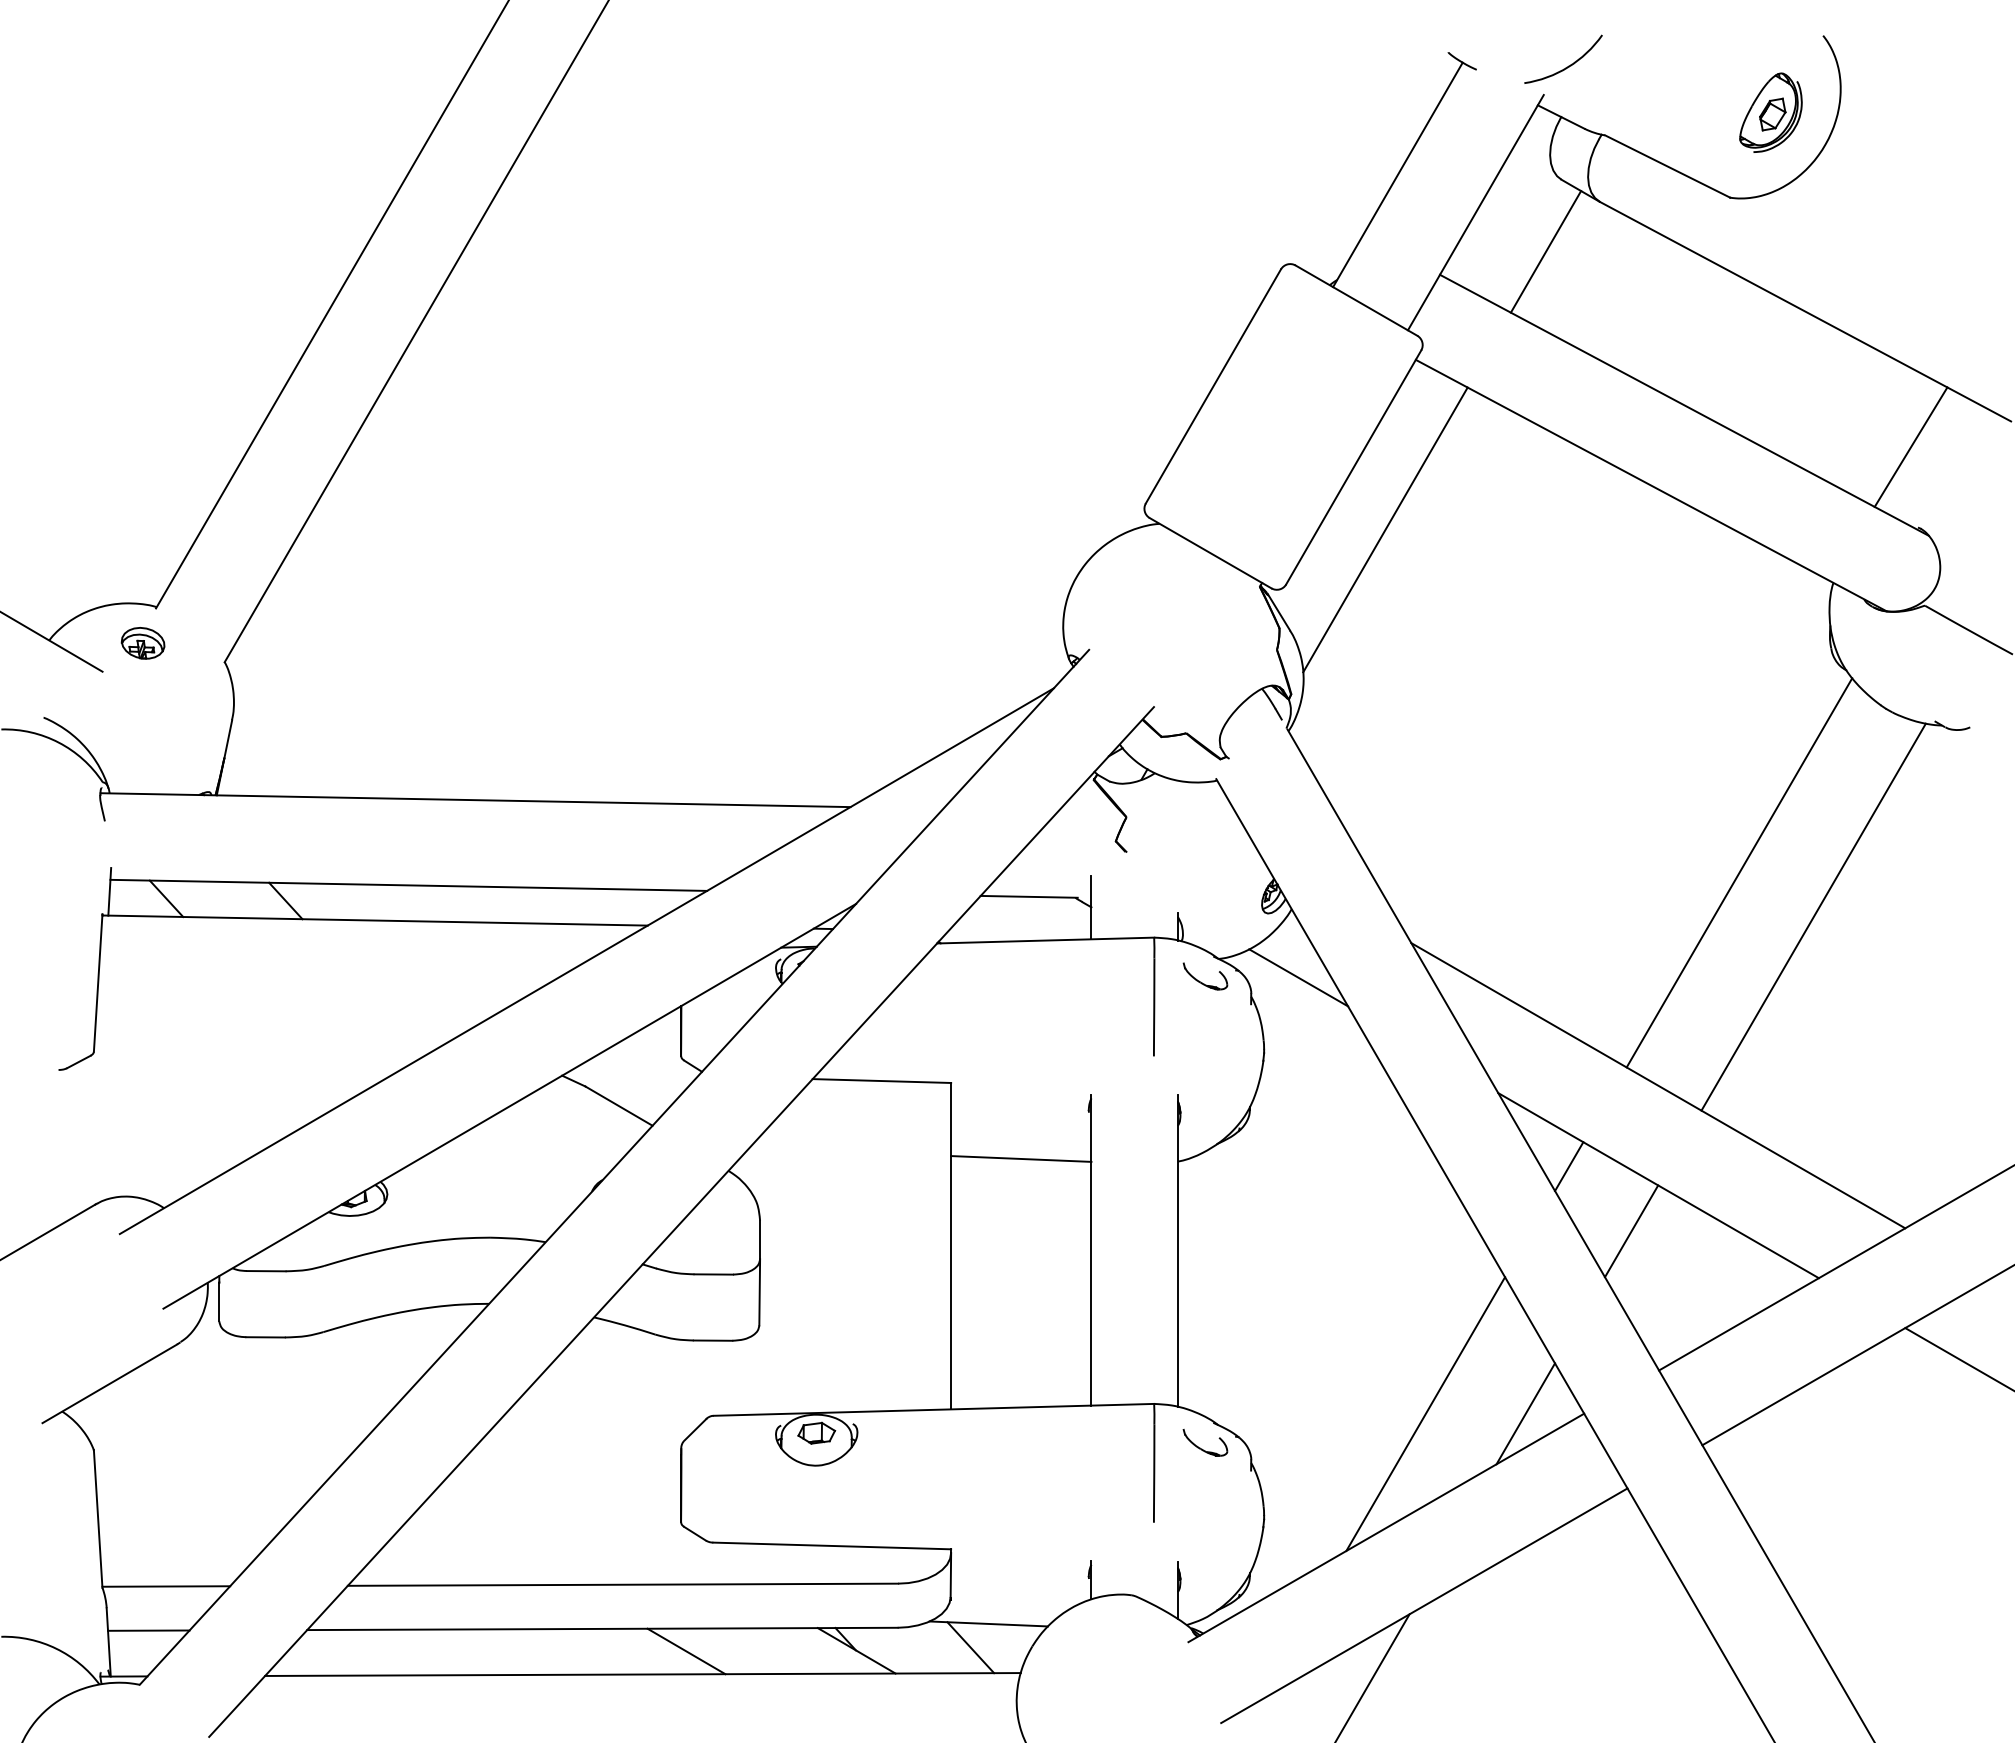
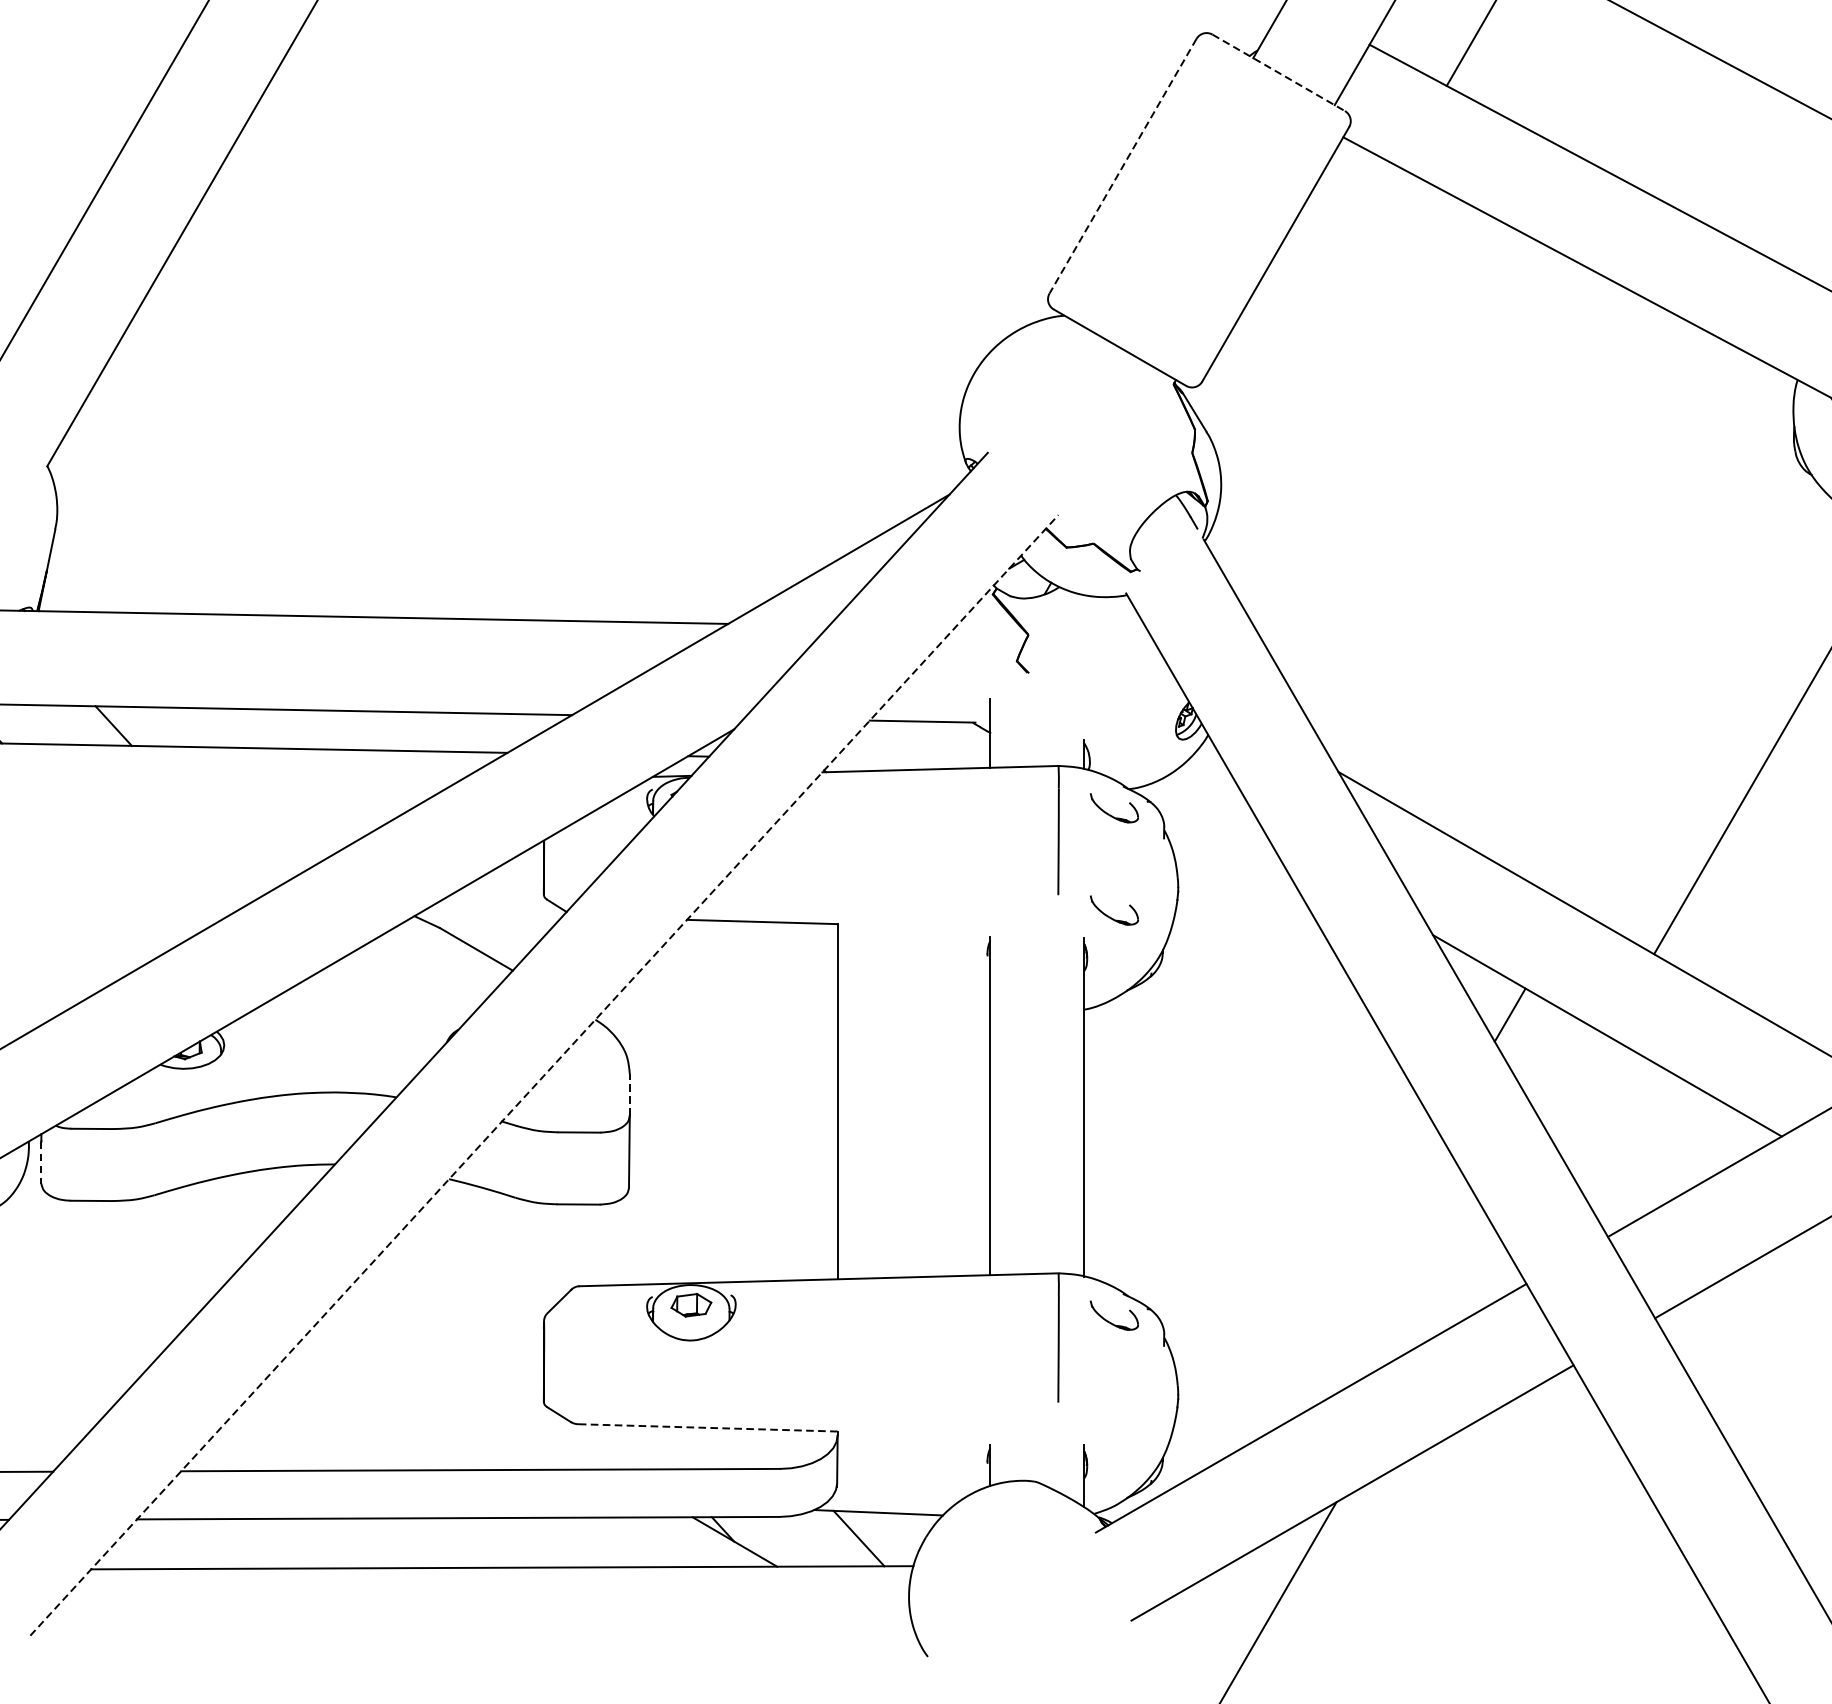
line: (1356, 300) -> (1278, 72), solid -> dashed
line: (1213, 386) -> (1123, 166), solid -> dashed
line: (1385, 529) -> (1310, 321), removed
line: (1739, 872) -> (1695, 695), removed
line: (1298, 977) -> (1215, 809), removed
part: (1202, 1076) -> (1111, 917), added
line: (1021, 1158) -> (914, 1006), removed
line: (681, 1222) -> (544, 1075), solid -> dashed
line: (1631, 1231) -> (1577, 1085), removed
line: (760, 1239) -> (630, 1094), solid -> dashed
line: (219, 1302) -> (41, 1162), solid -> dashed
line: (1425, 1413) -> (1353, 1283), removed
line: (1525, 1413) -> (1462, 1283), removed
line: (832, 1545) -> (708, 1427), solid -> dashed
line: (686, 1651) -> (549, 1542), removed

